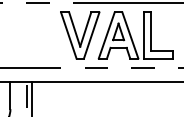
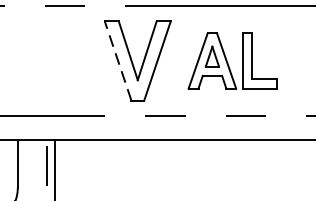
line: (68, 35) -> (117, 60), solid -> dashed
part: (135, 35) -> (232, 60), size x0.7

